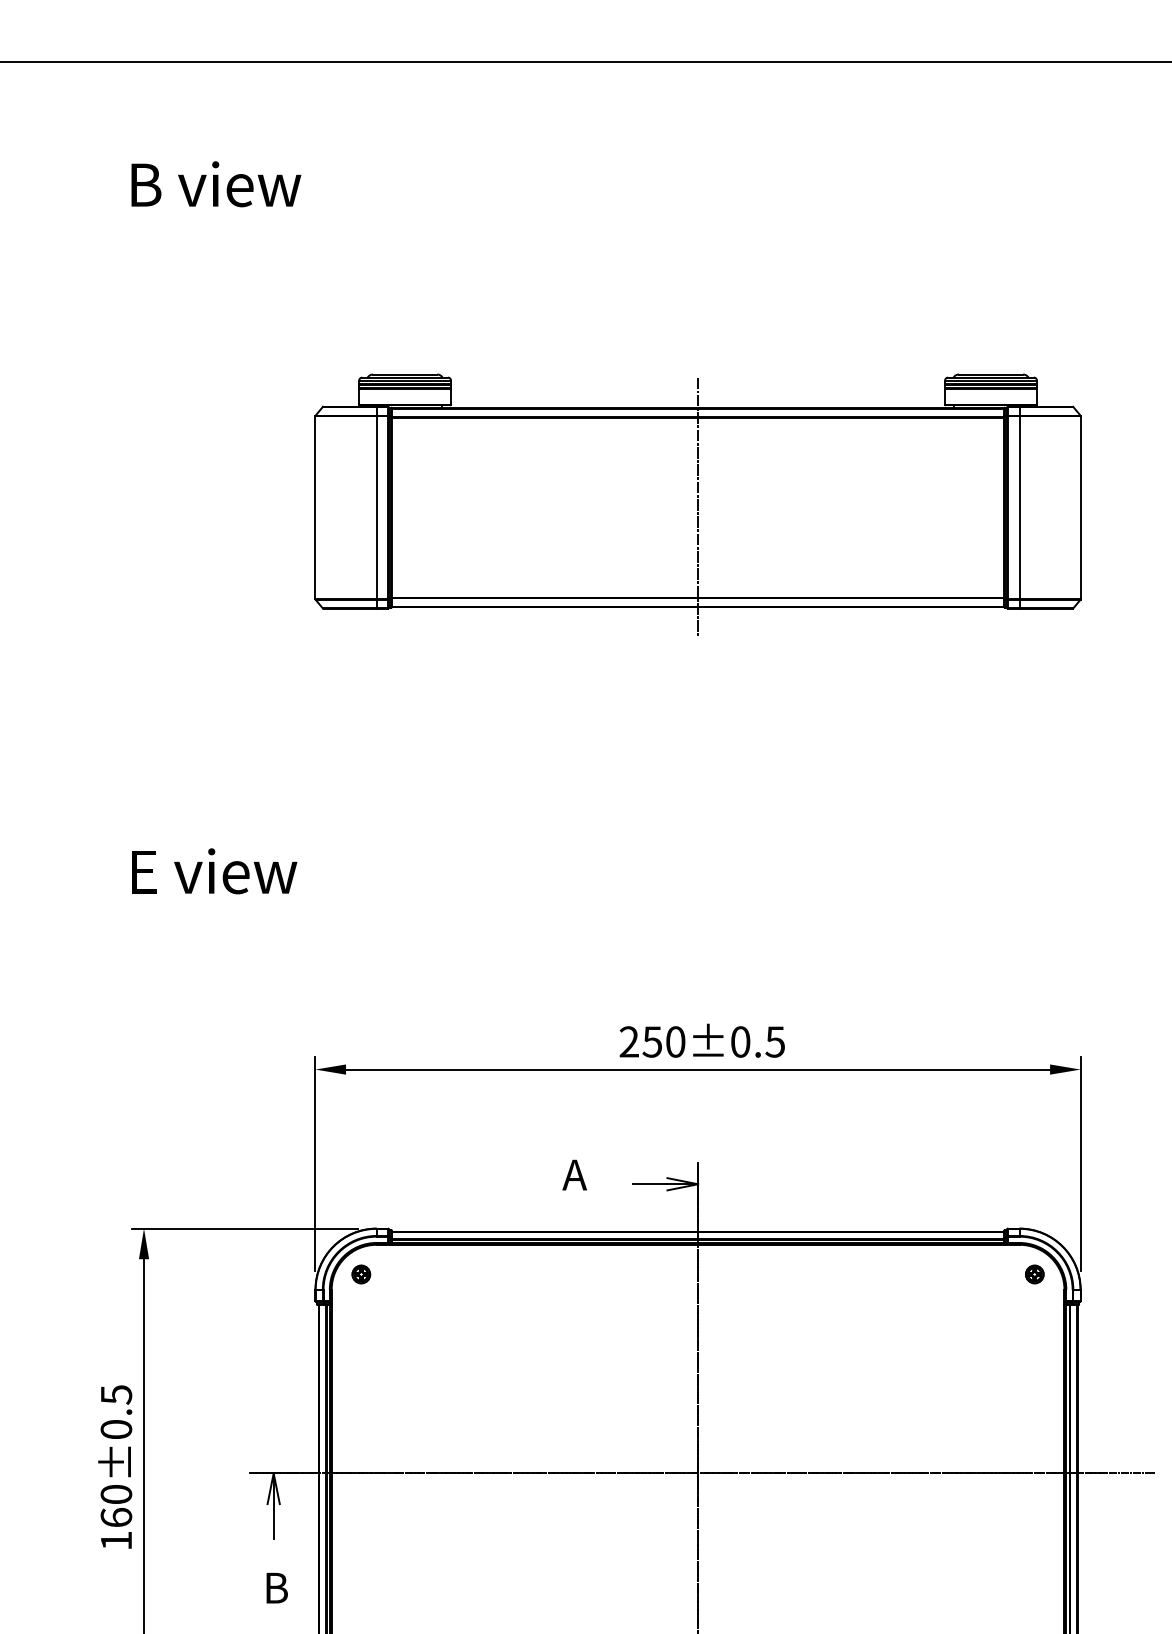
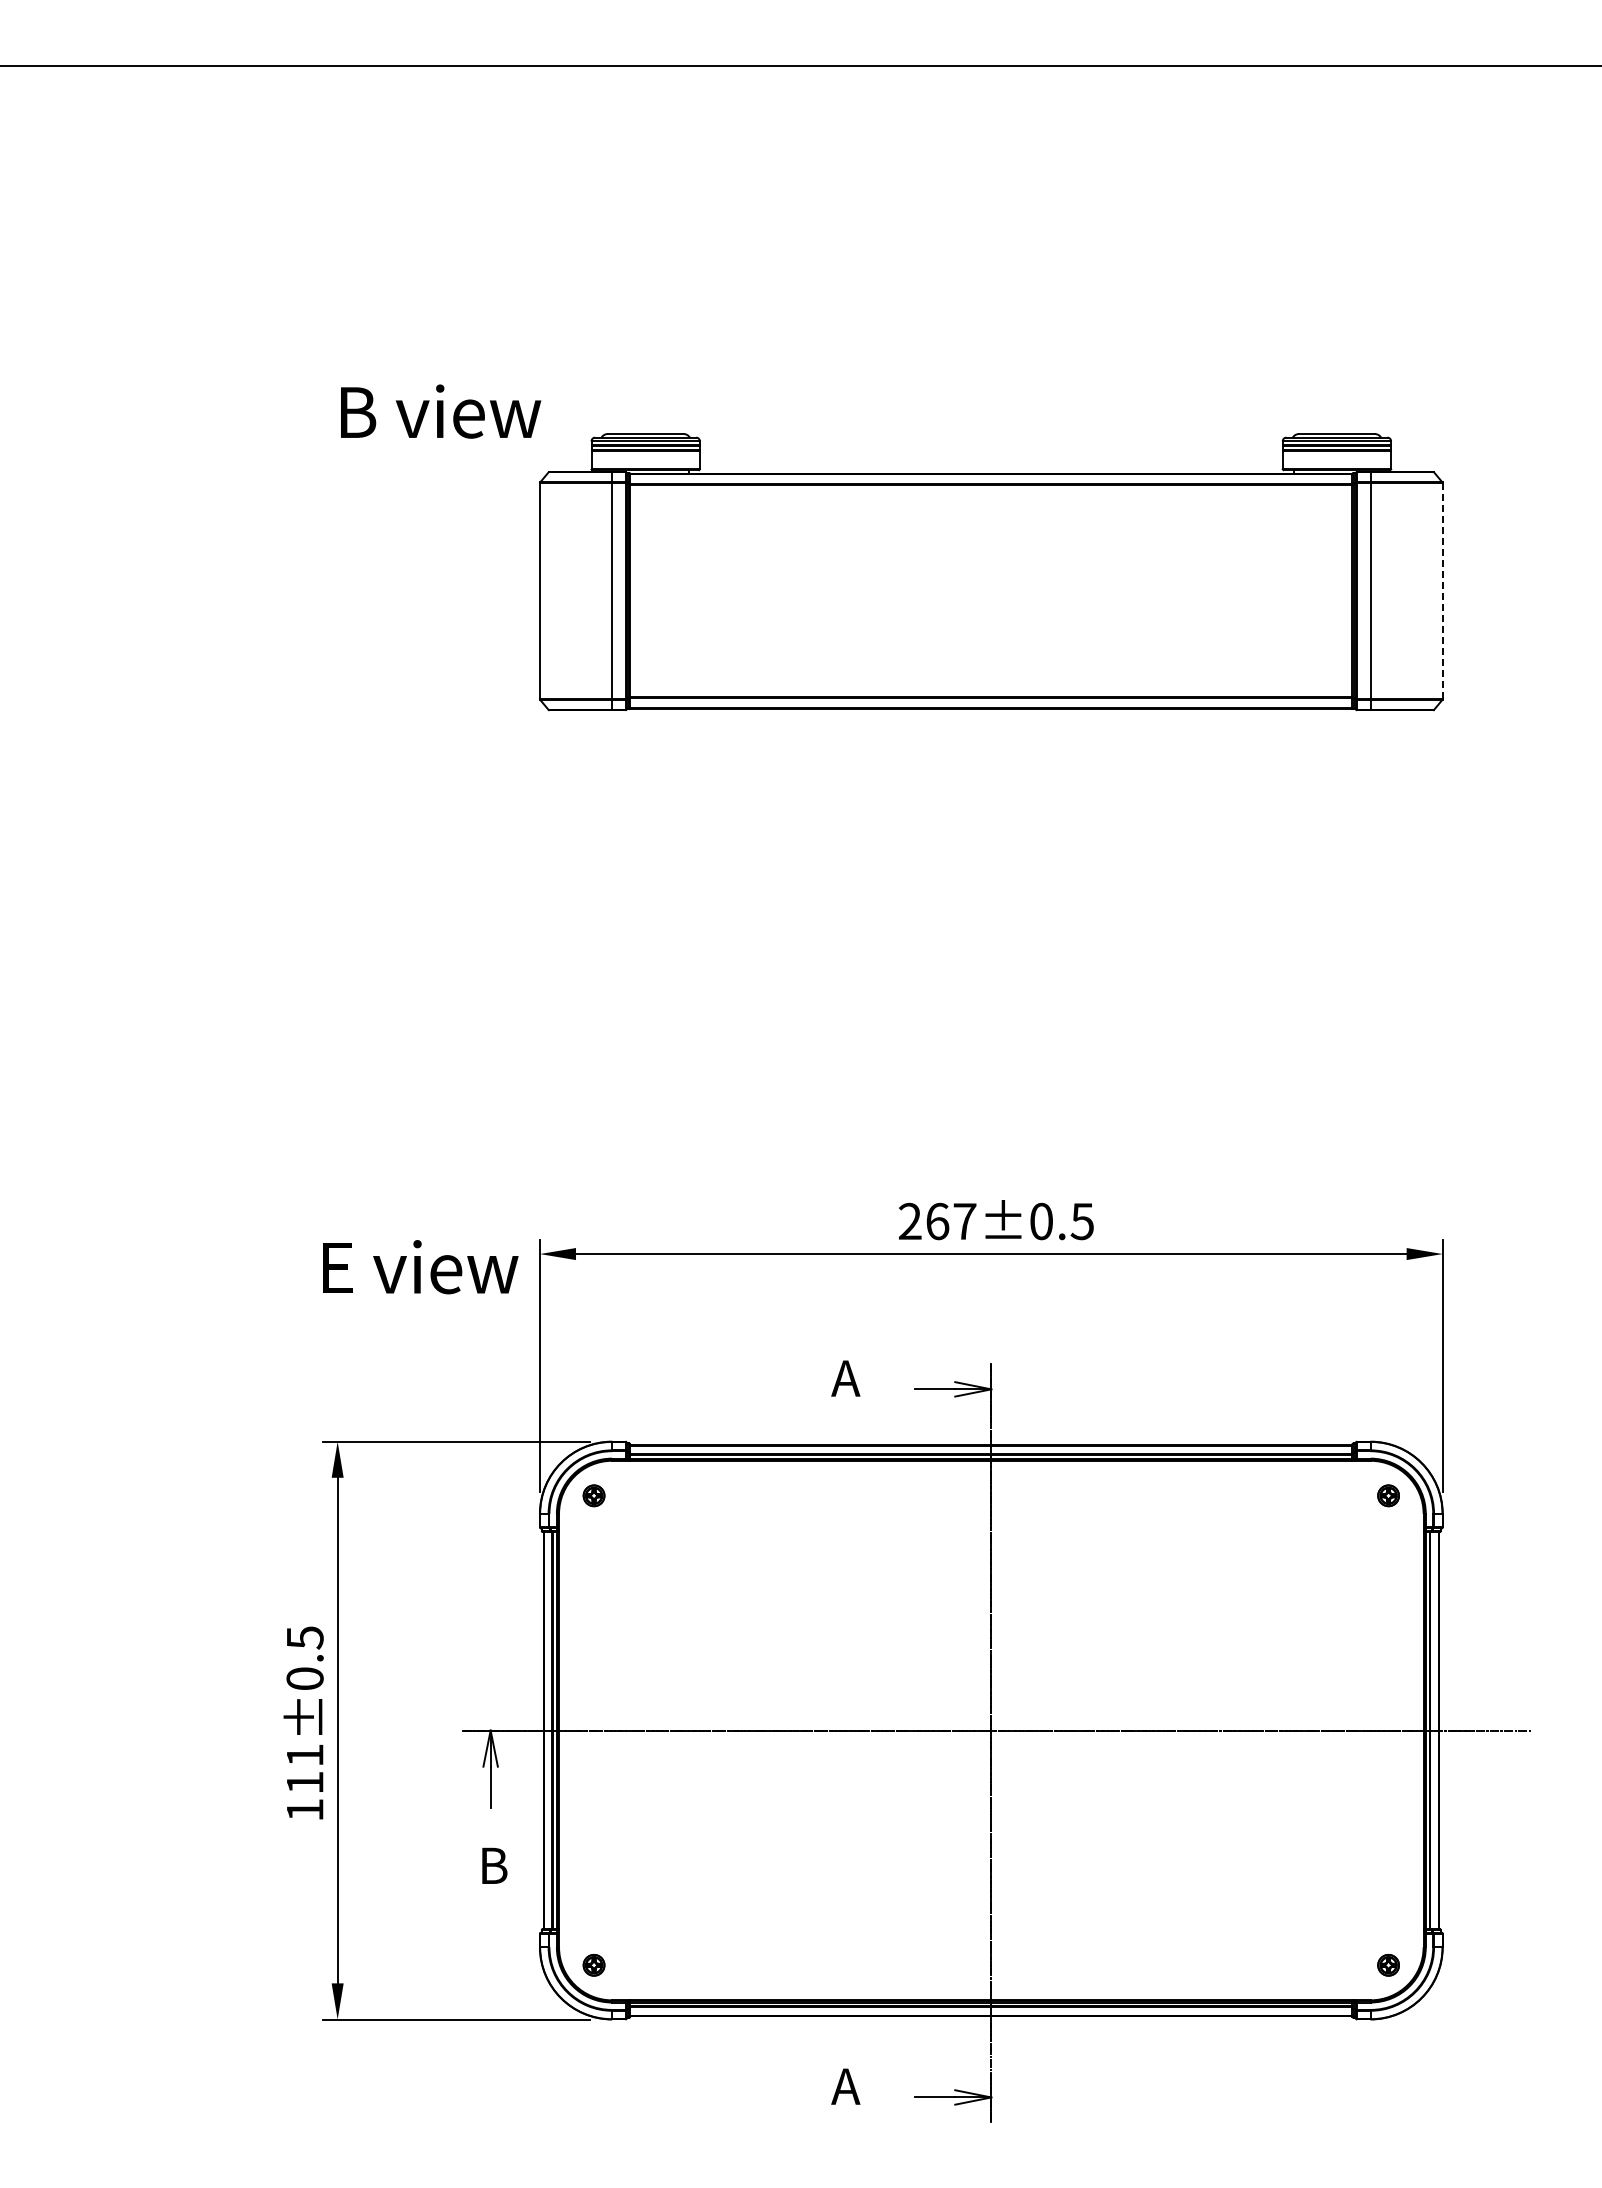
text: (216, 184) -> (441, 411), moved
line: (698, 507) -> (991, 590), removed
line: (1080, 507) -> (1442, 591), solid -> dashed
text: (214, 871) -> (420, 1267), moved
text: (663, 1041) -> (950, 1221), 250±0.5 -> 267±0.5
text: (115, 1505) -> (304, 1768), 160±0.5 -> 111±0.5

